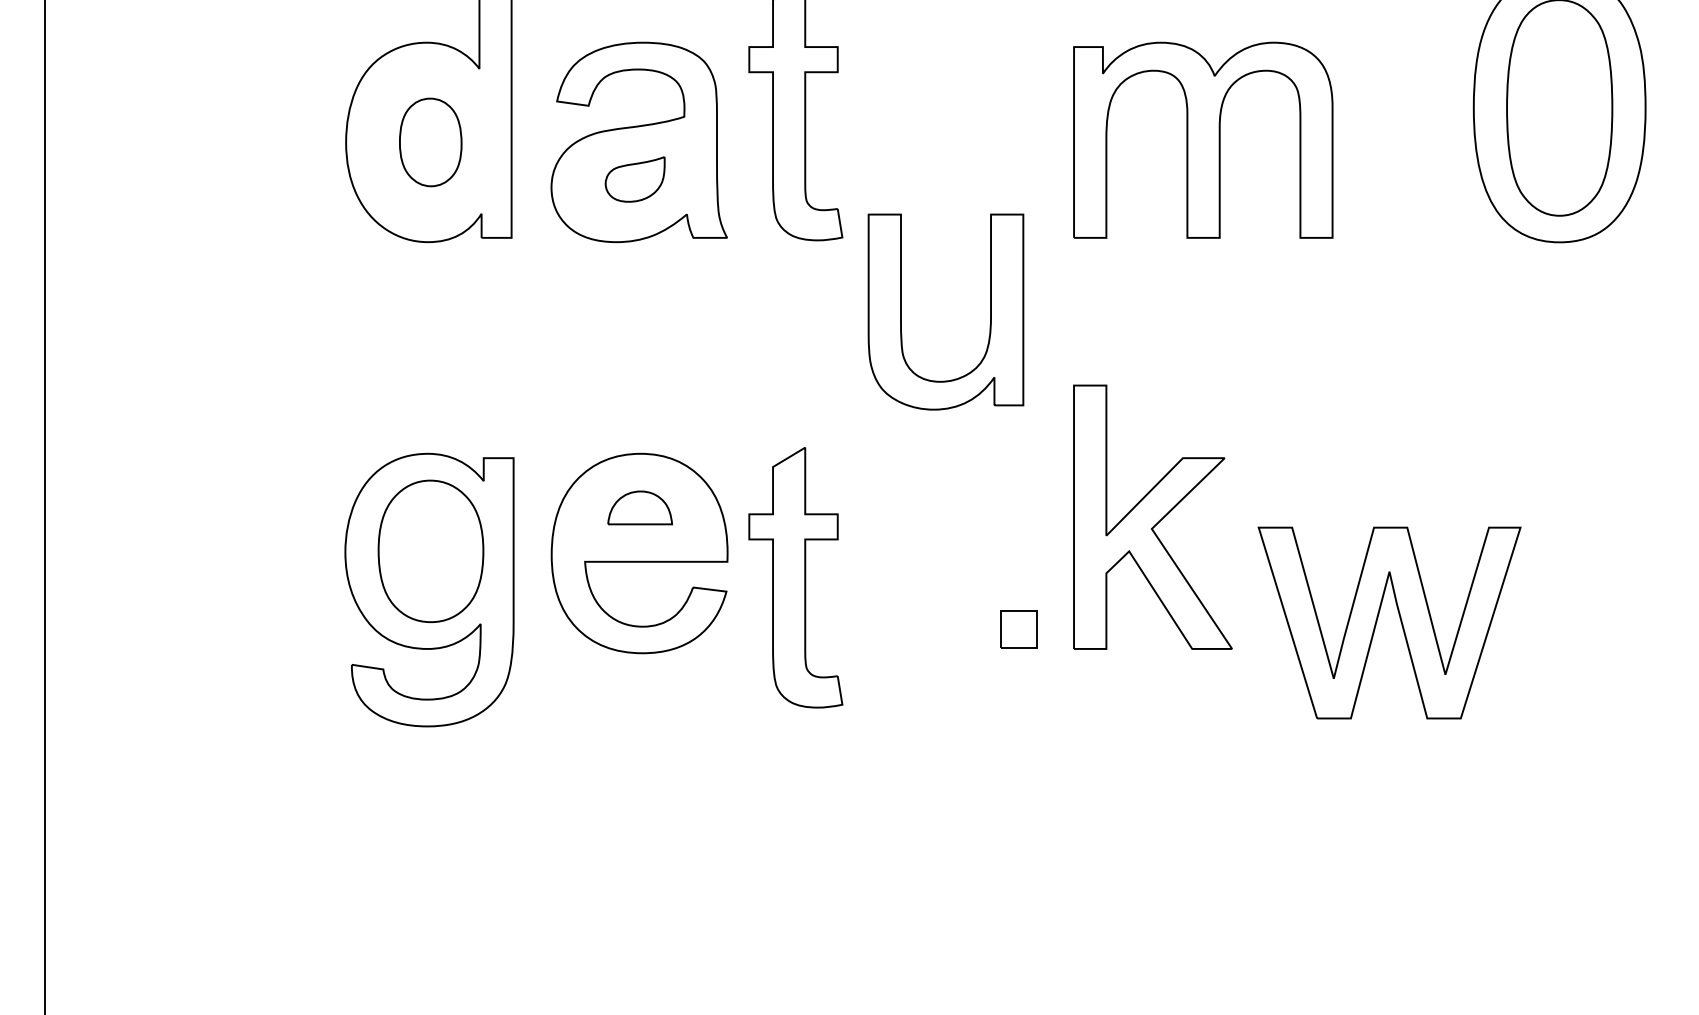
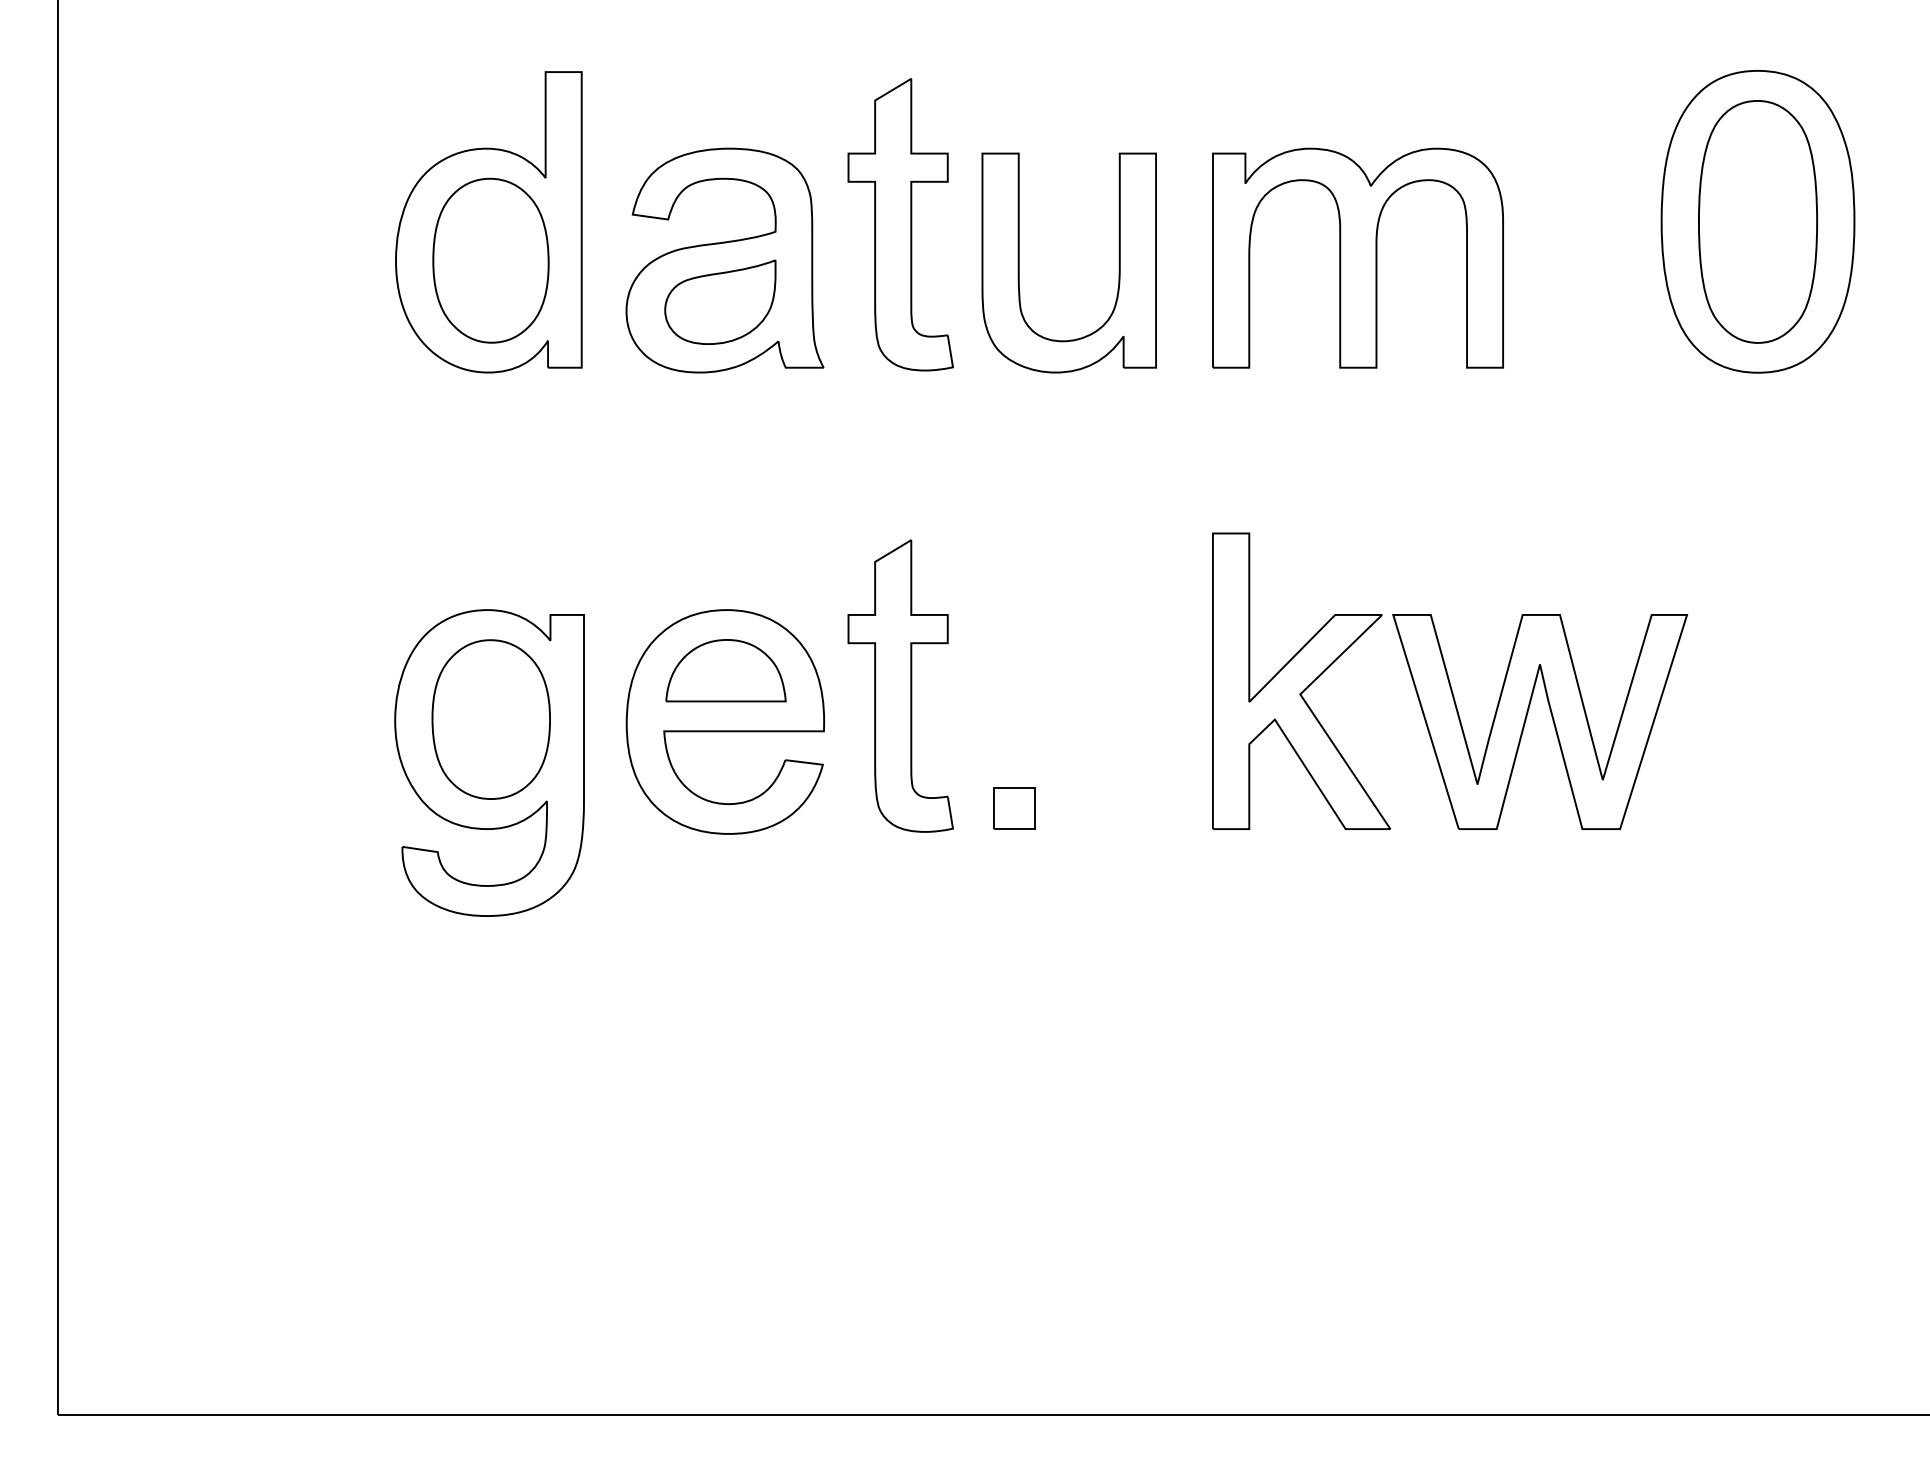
part: (430, 142) -> (490, 260), size x1.67
part: (635, 178) -> (720, 301), size x1.67
part: (901, 311) -> (1019, 262), moved
part: (639, 507) -> (725, 670), size x1.67
part: (795, 577) -> (900, 685), moved
part: (1399, 619) -> (1551, 717), moved
part: (1019, 629) -> (1014, 808), moved

